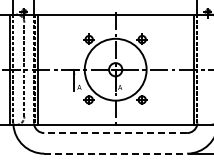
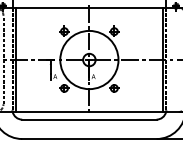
line: (115, 133) -> (89, 120), dashed -> solid
line: (116, 153) -> (90, 138), dashed -> solid

